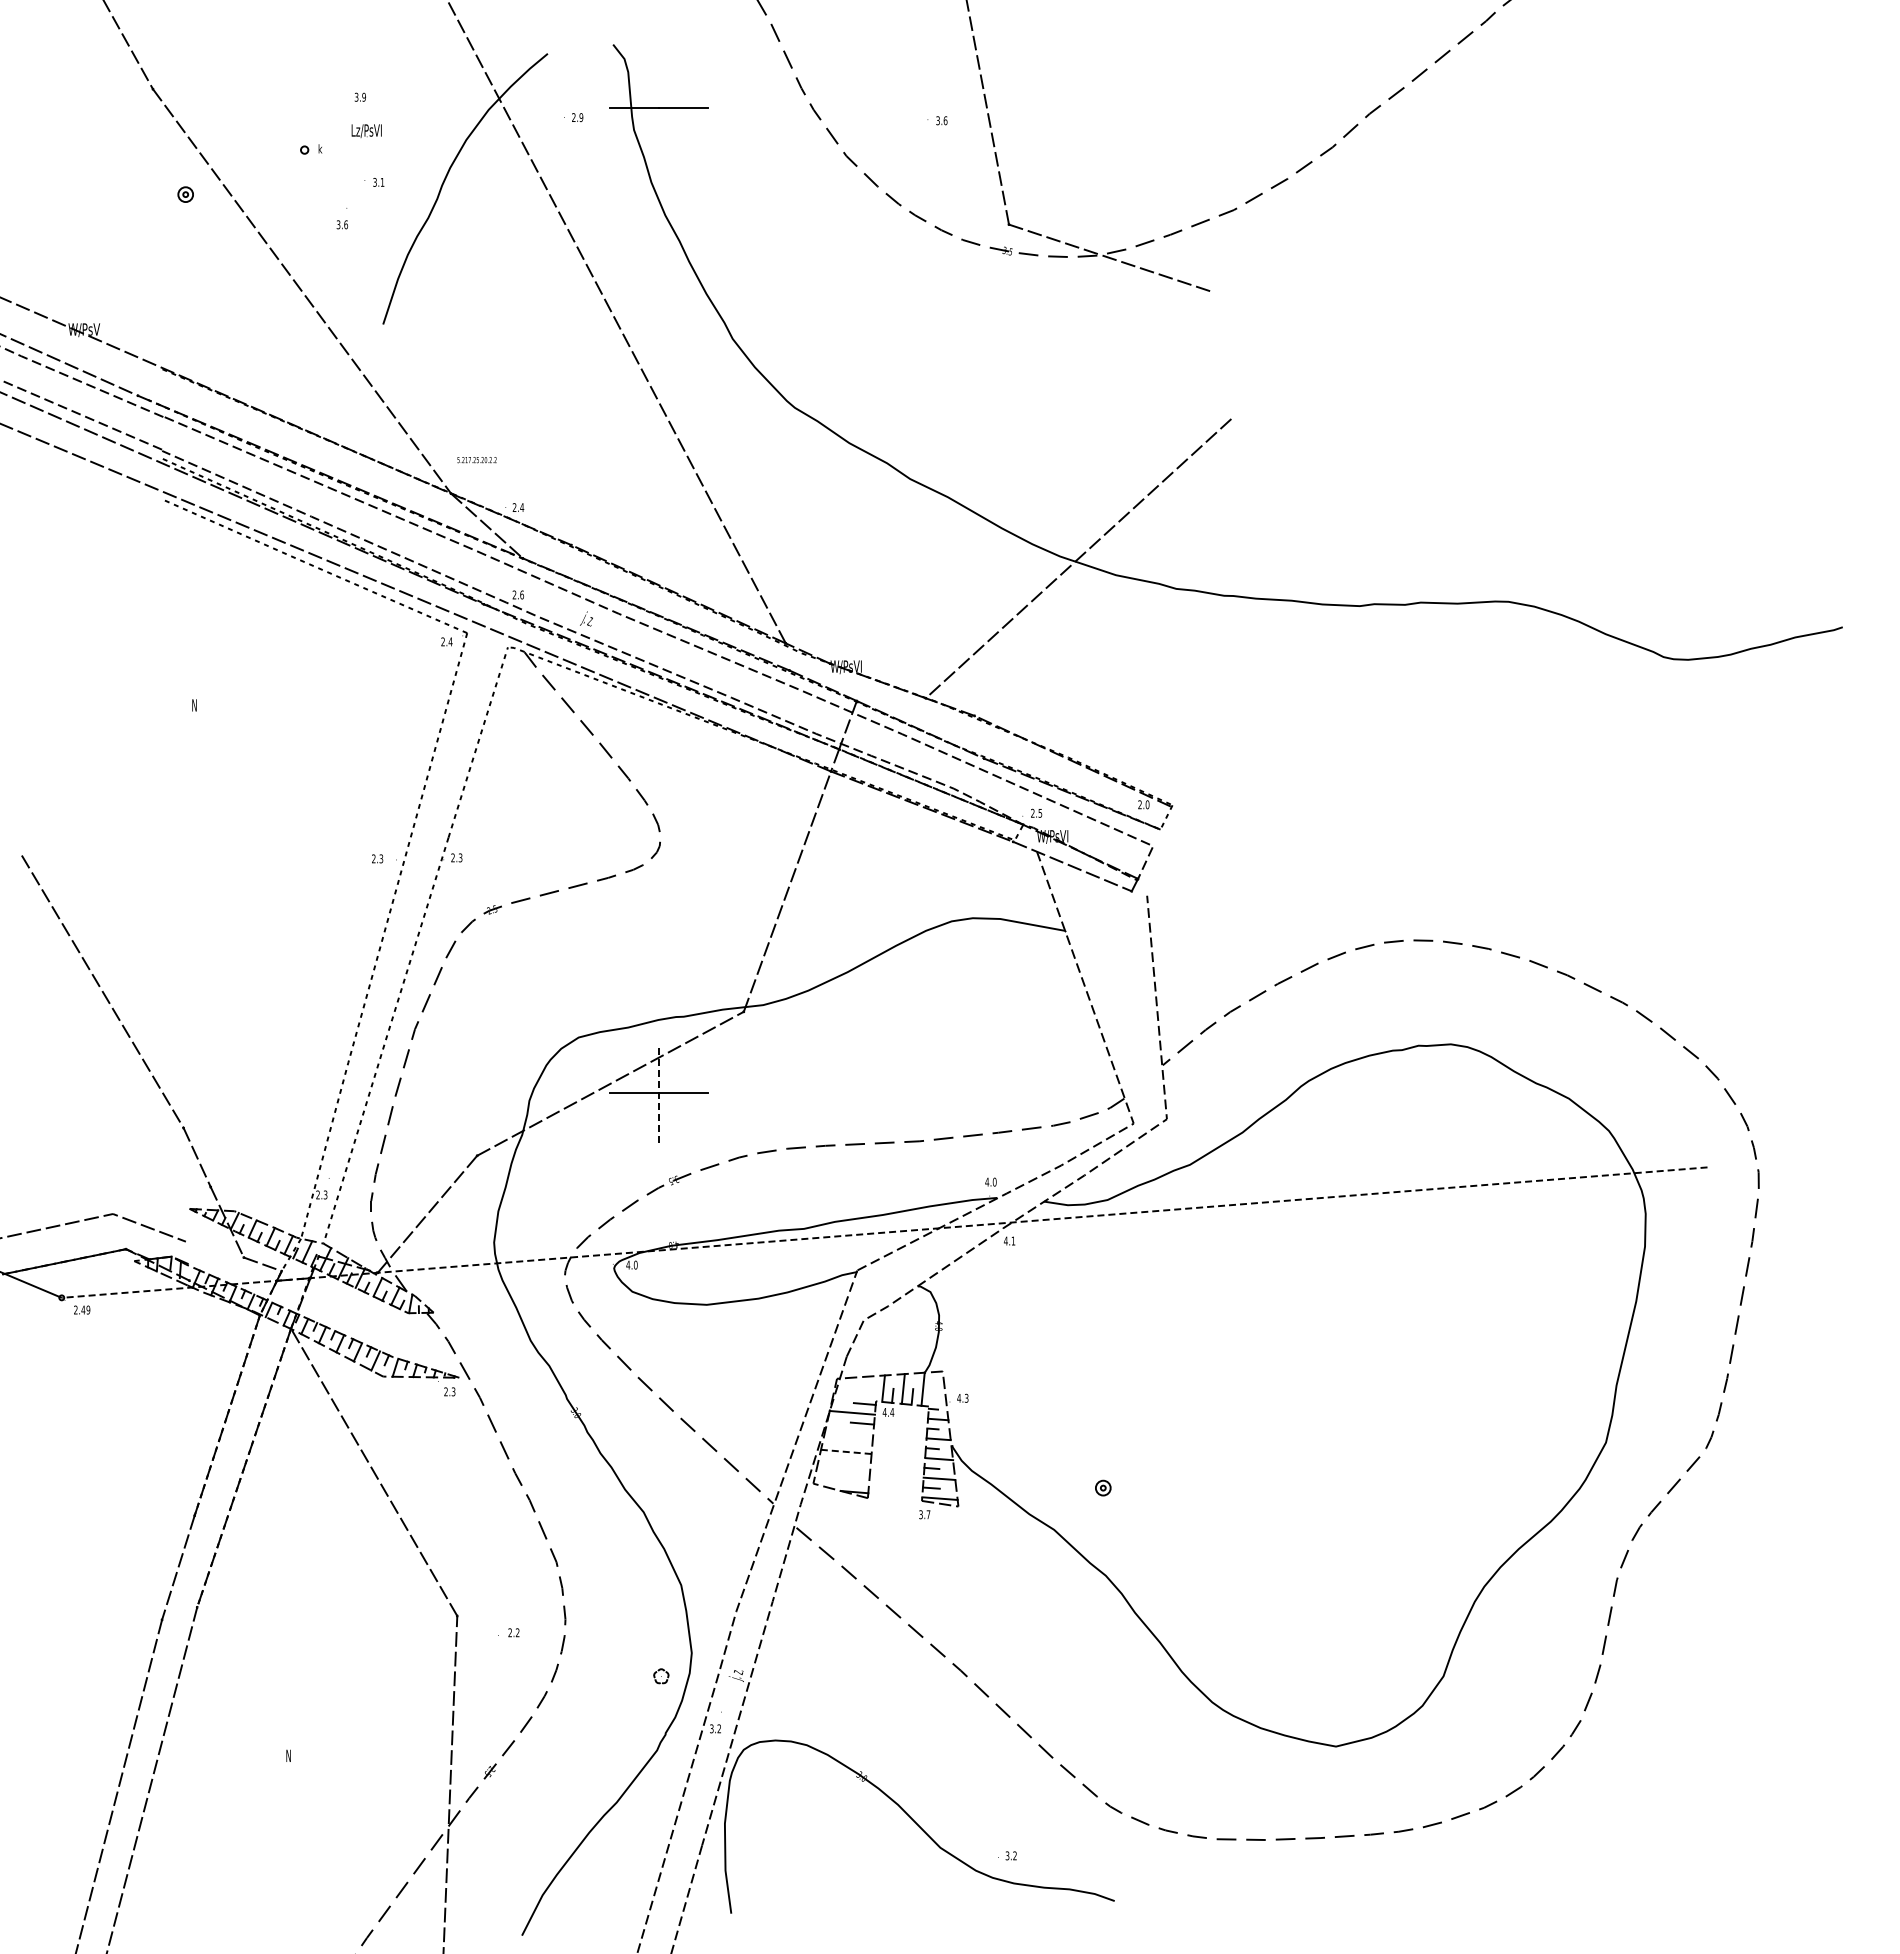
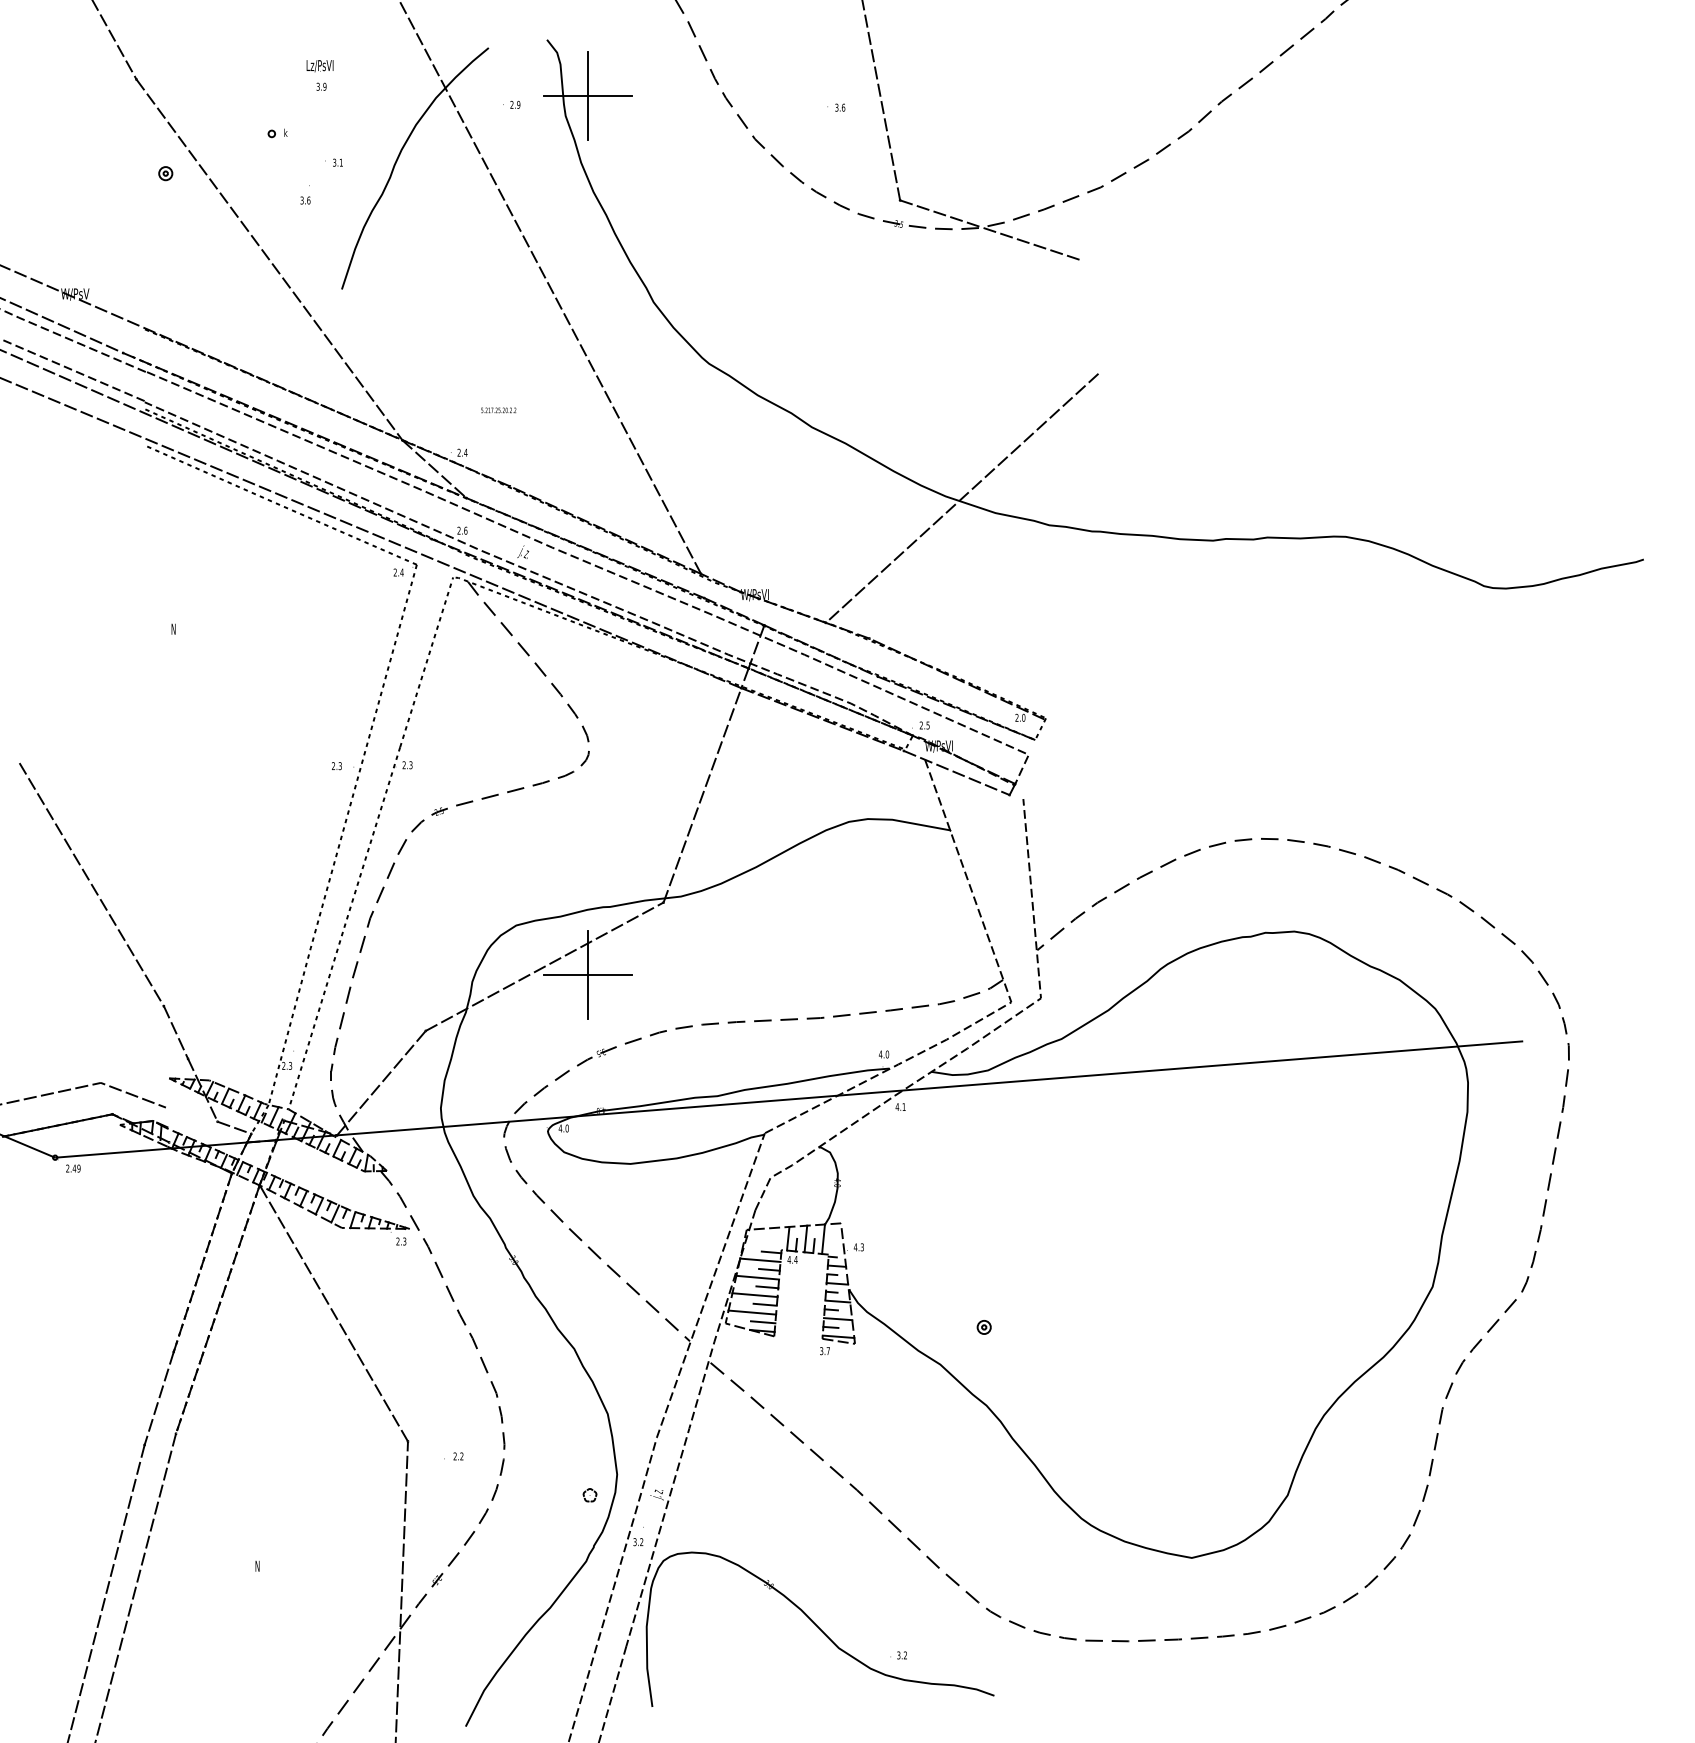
line: (659, 107) -> (588, 95), added
text: (366, 130) -> (319, 65), moved
text: (476, 460) -> (498, 410), moved
line: (659, 1092) -> (588, 974), dashed -> solid
line: (884, 1232) -> (789, 1099), dashed -> solid
line: (849, 1432) -> (757, 1277), added
line: (859, 1443) -> (766, 1287), added
line: (845, 1451) -> (754, 1294), dashed -> solid
line: (857, 1462) -> (764, 1304), added
line: (842, 1471) -> (751, 1312), added
line: (855, 1482) -> (763, 1322), added

